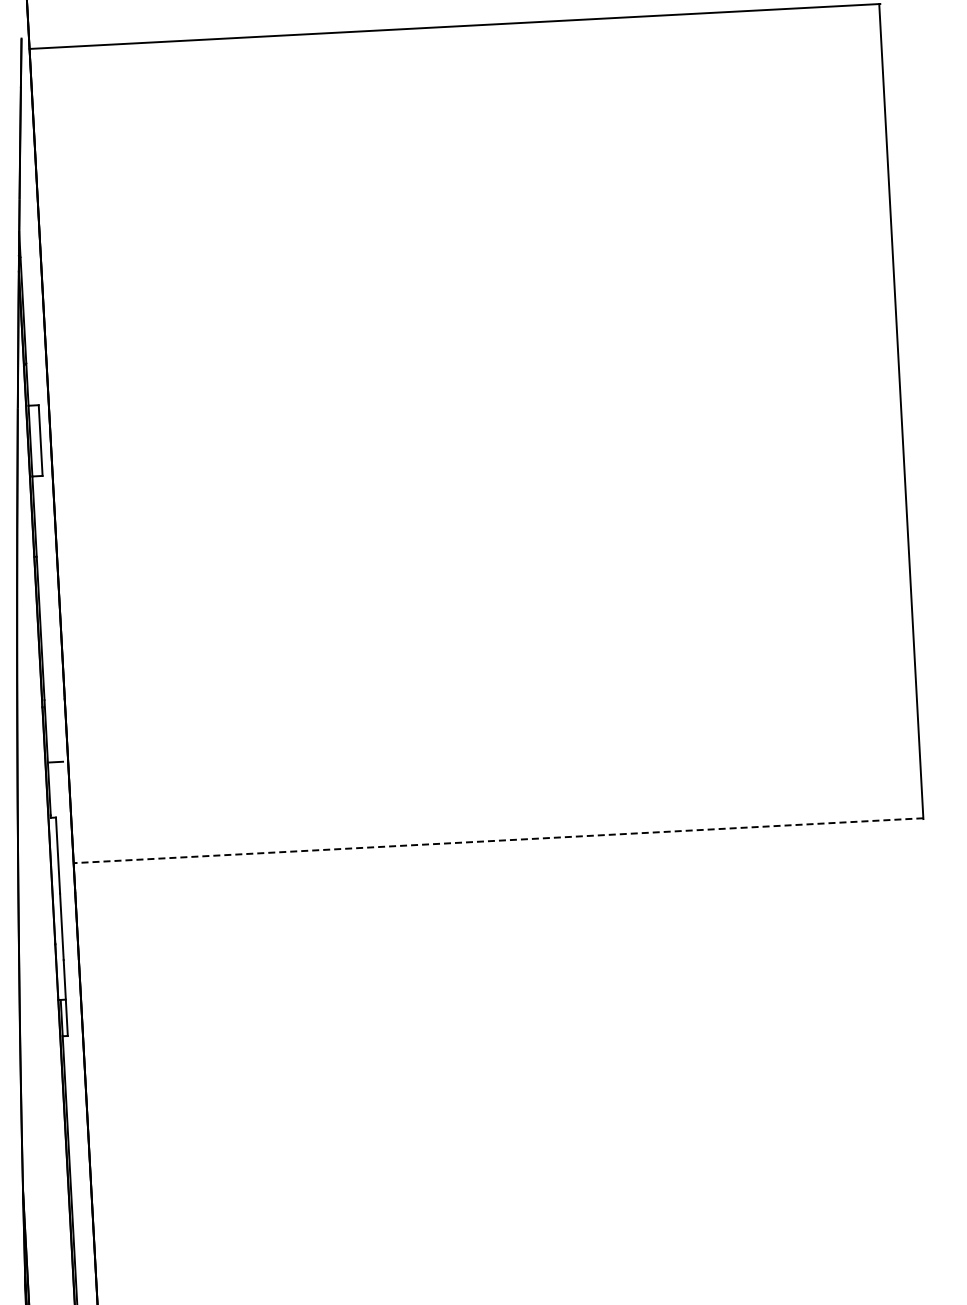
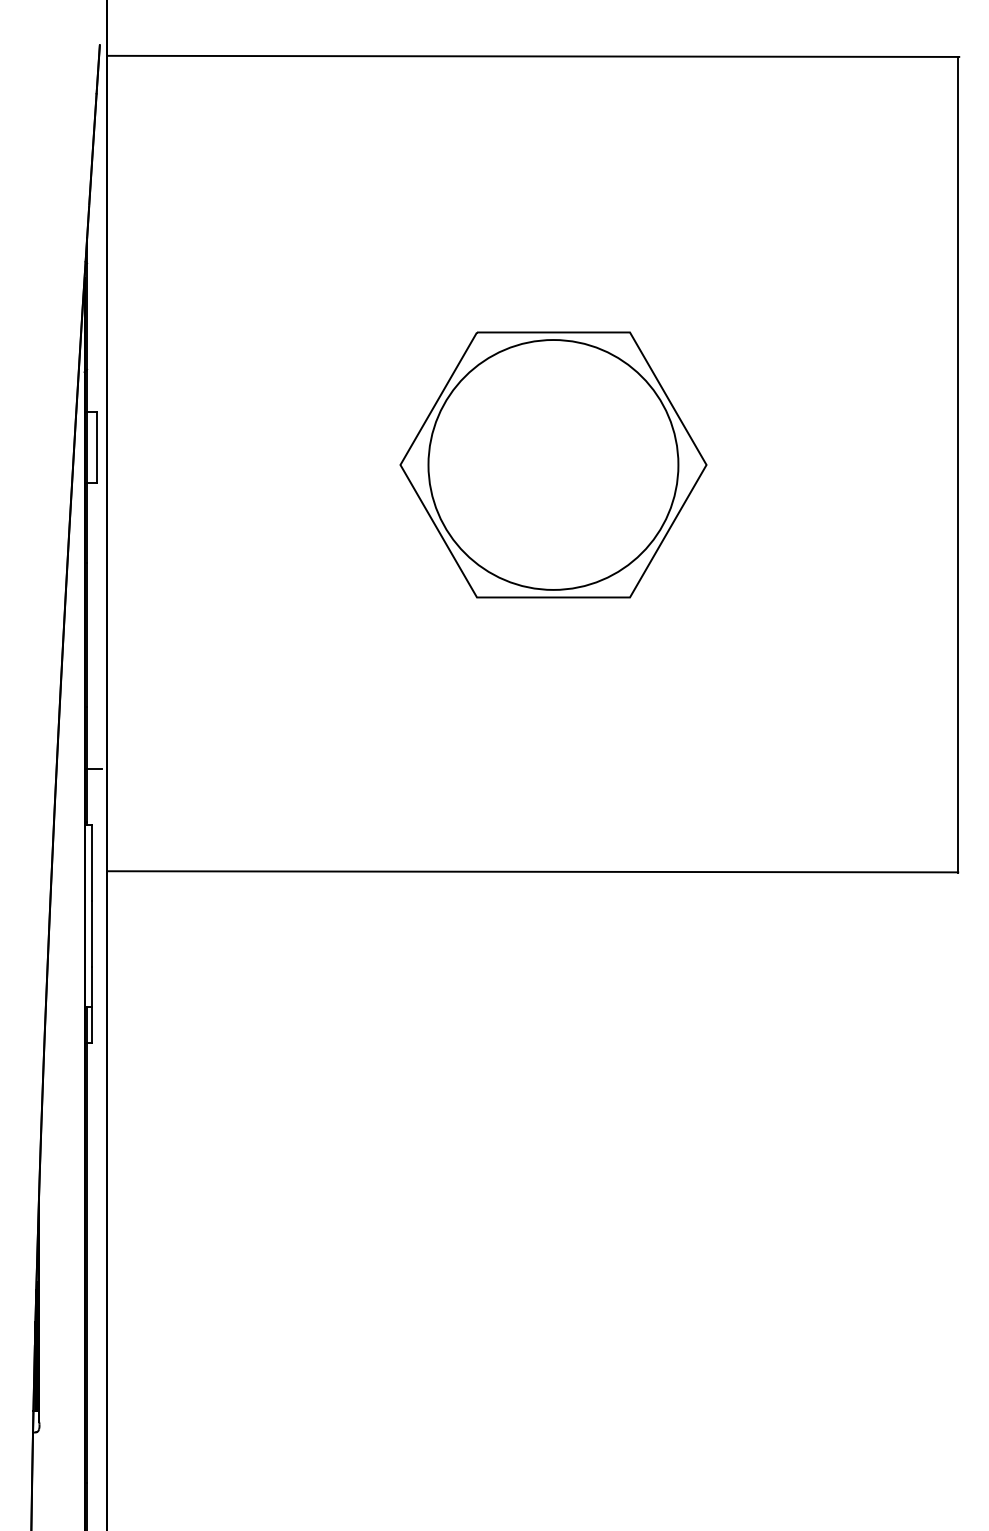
part: (497, 432) -> (553, 464), added
line: (498, 840) -> (532, 871), dashed -> solid

